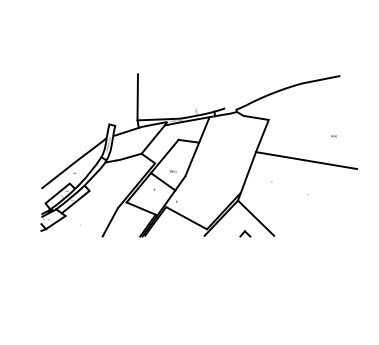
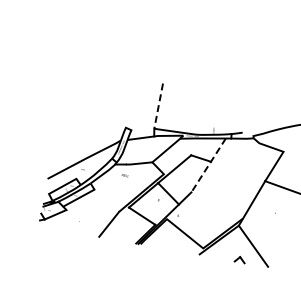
line: (137, 97) -> (158, 106), solid -> dashed
line: (197, 146) -> (208, 165), solid -> dashed
text: (172, 171) -> (124, 175), moved

